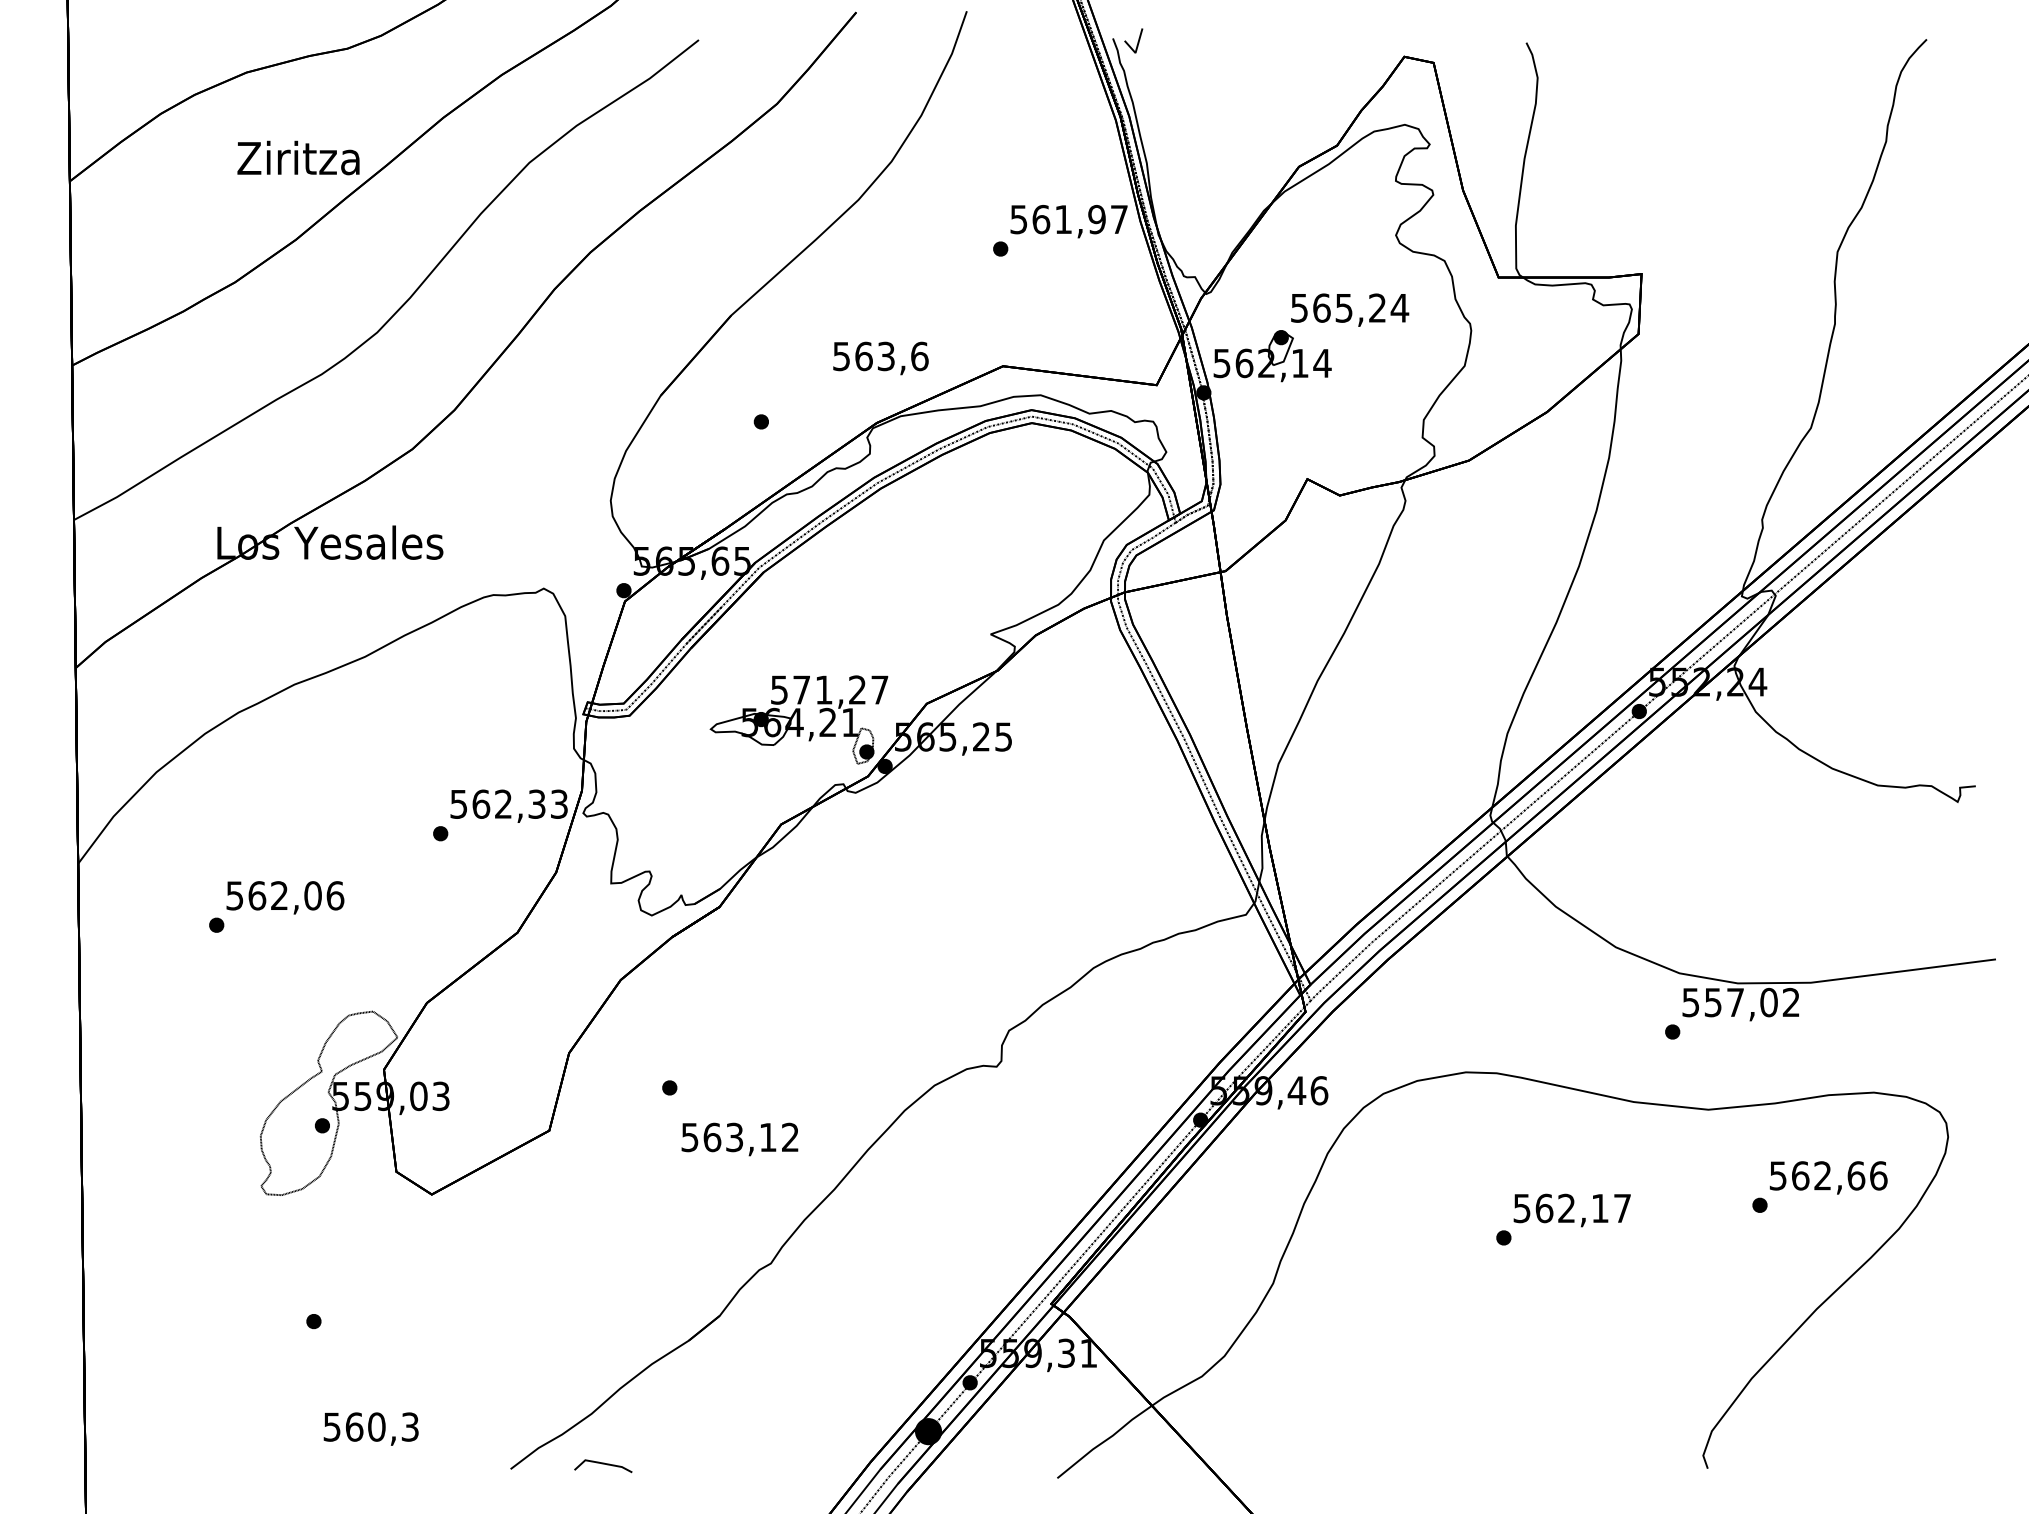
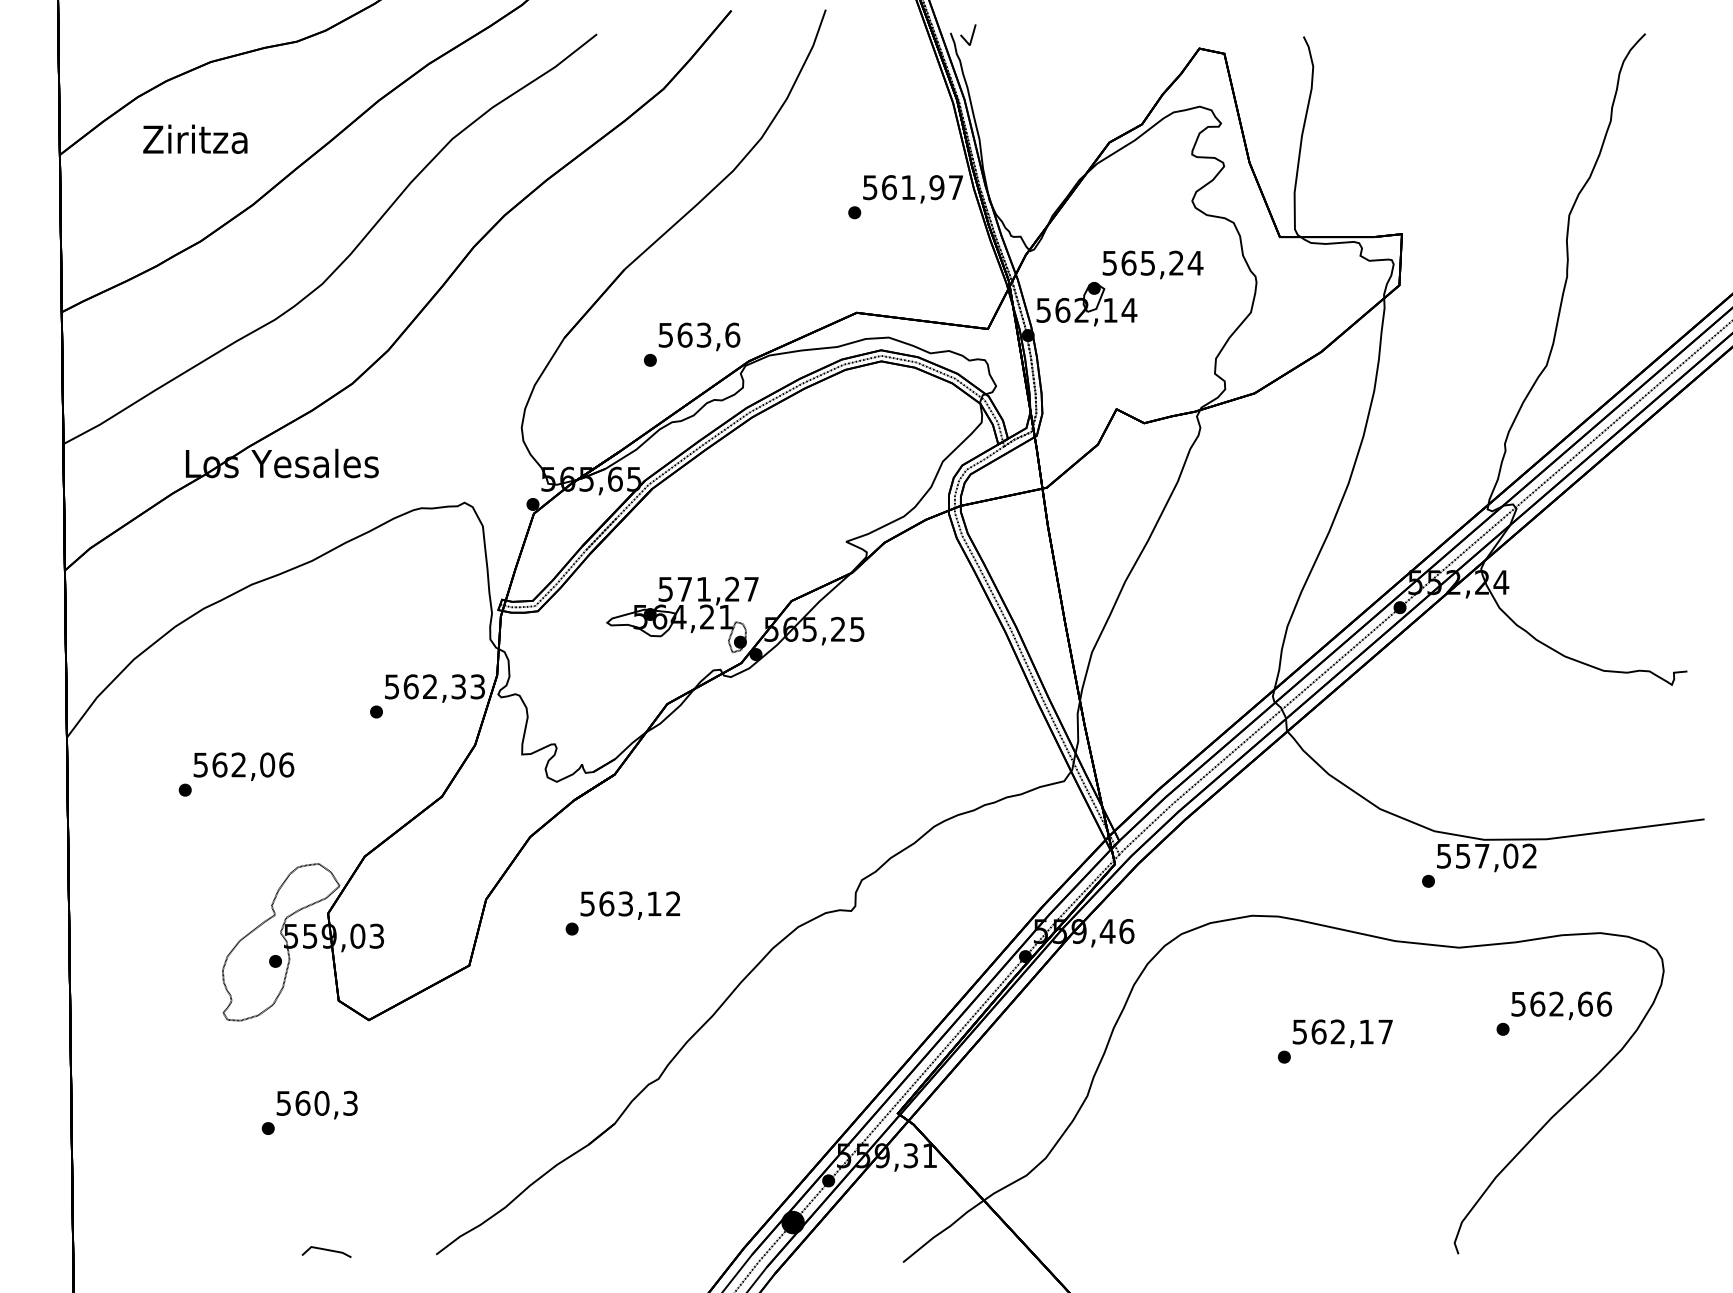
text: (298, 157) -> (195, 138), moved
text: (880, 358) -> (699, 336), moved
text: (739, 1139) -> (629, 905), moved
text: (370, 1428) -> (316, 1104), moved
line: (603, 1464) -> (326, 1250), moved

